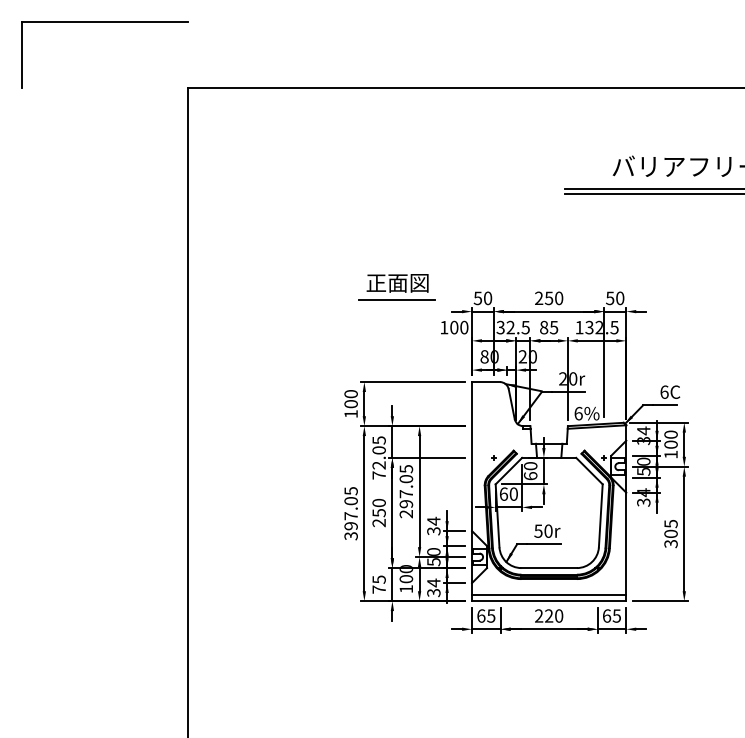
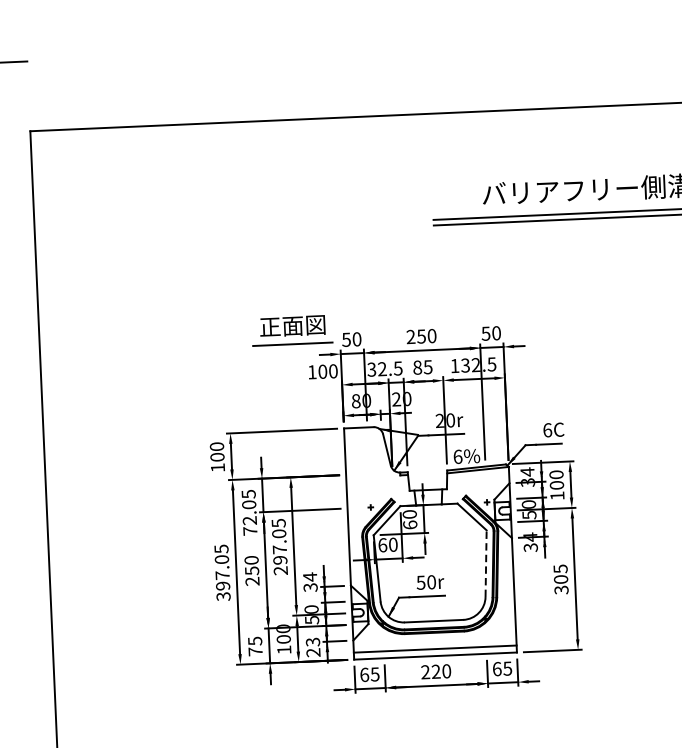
part: (396, 287) -> (291, 330), moved
line: (600, 515) -> (485, 563), solid -> dashed
text: (433, 587) -> (312, 646), 34 -> 23

